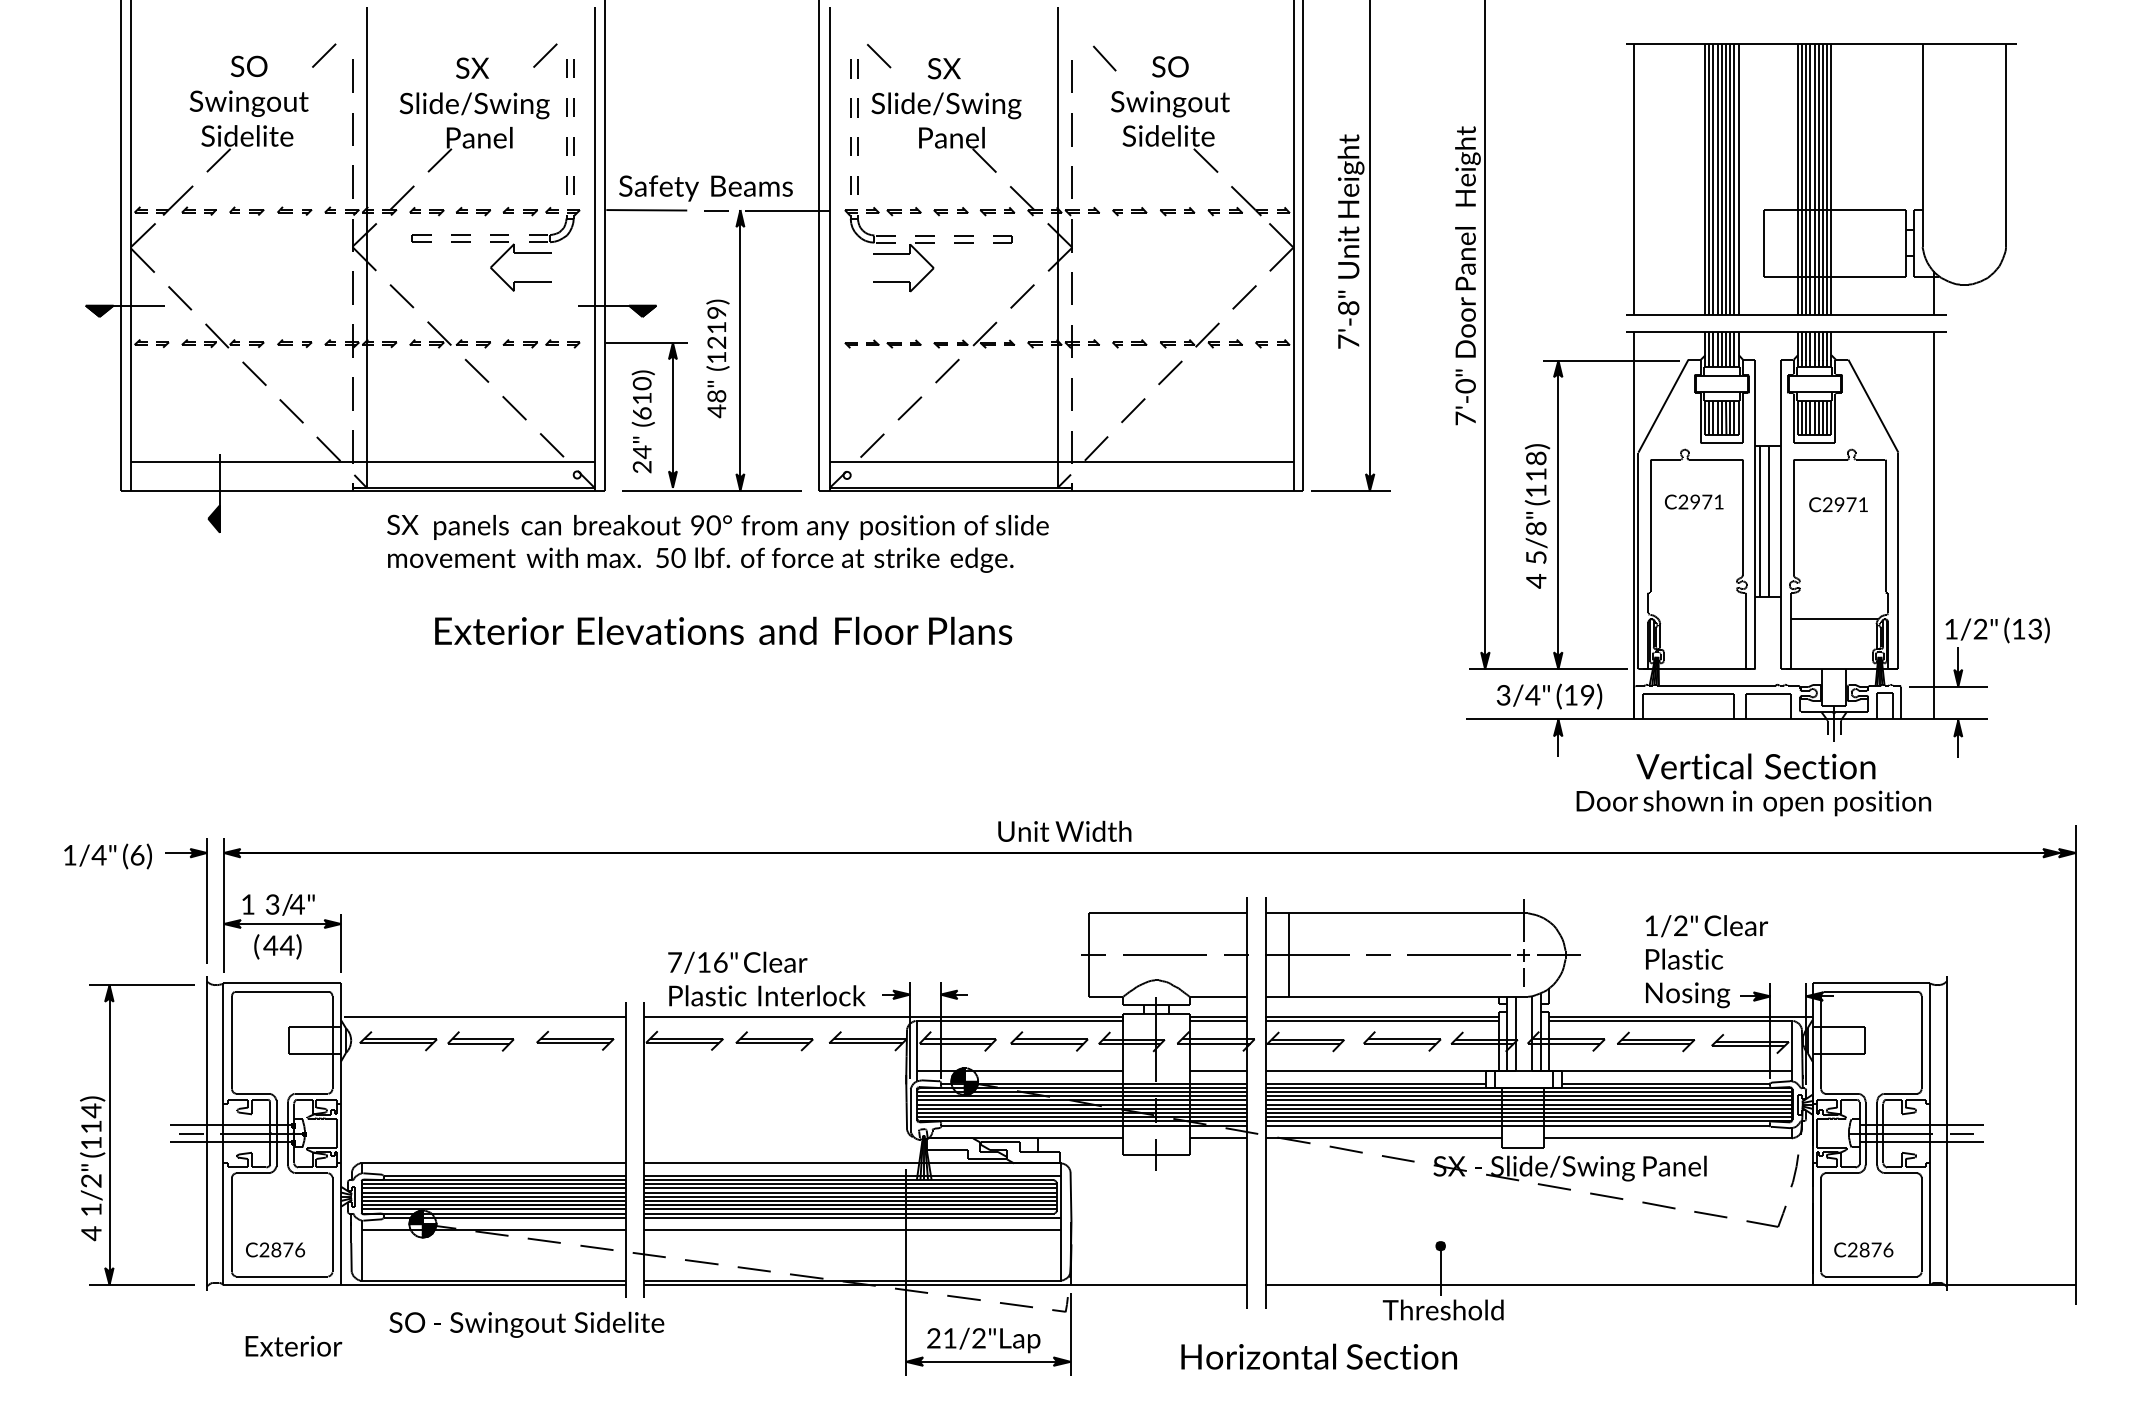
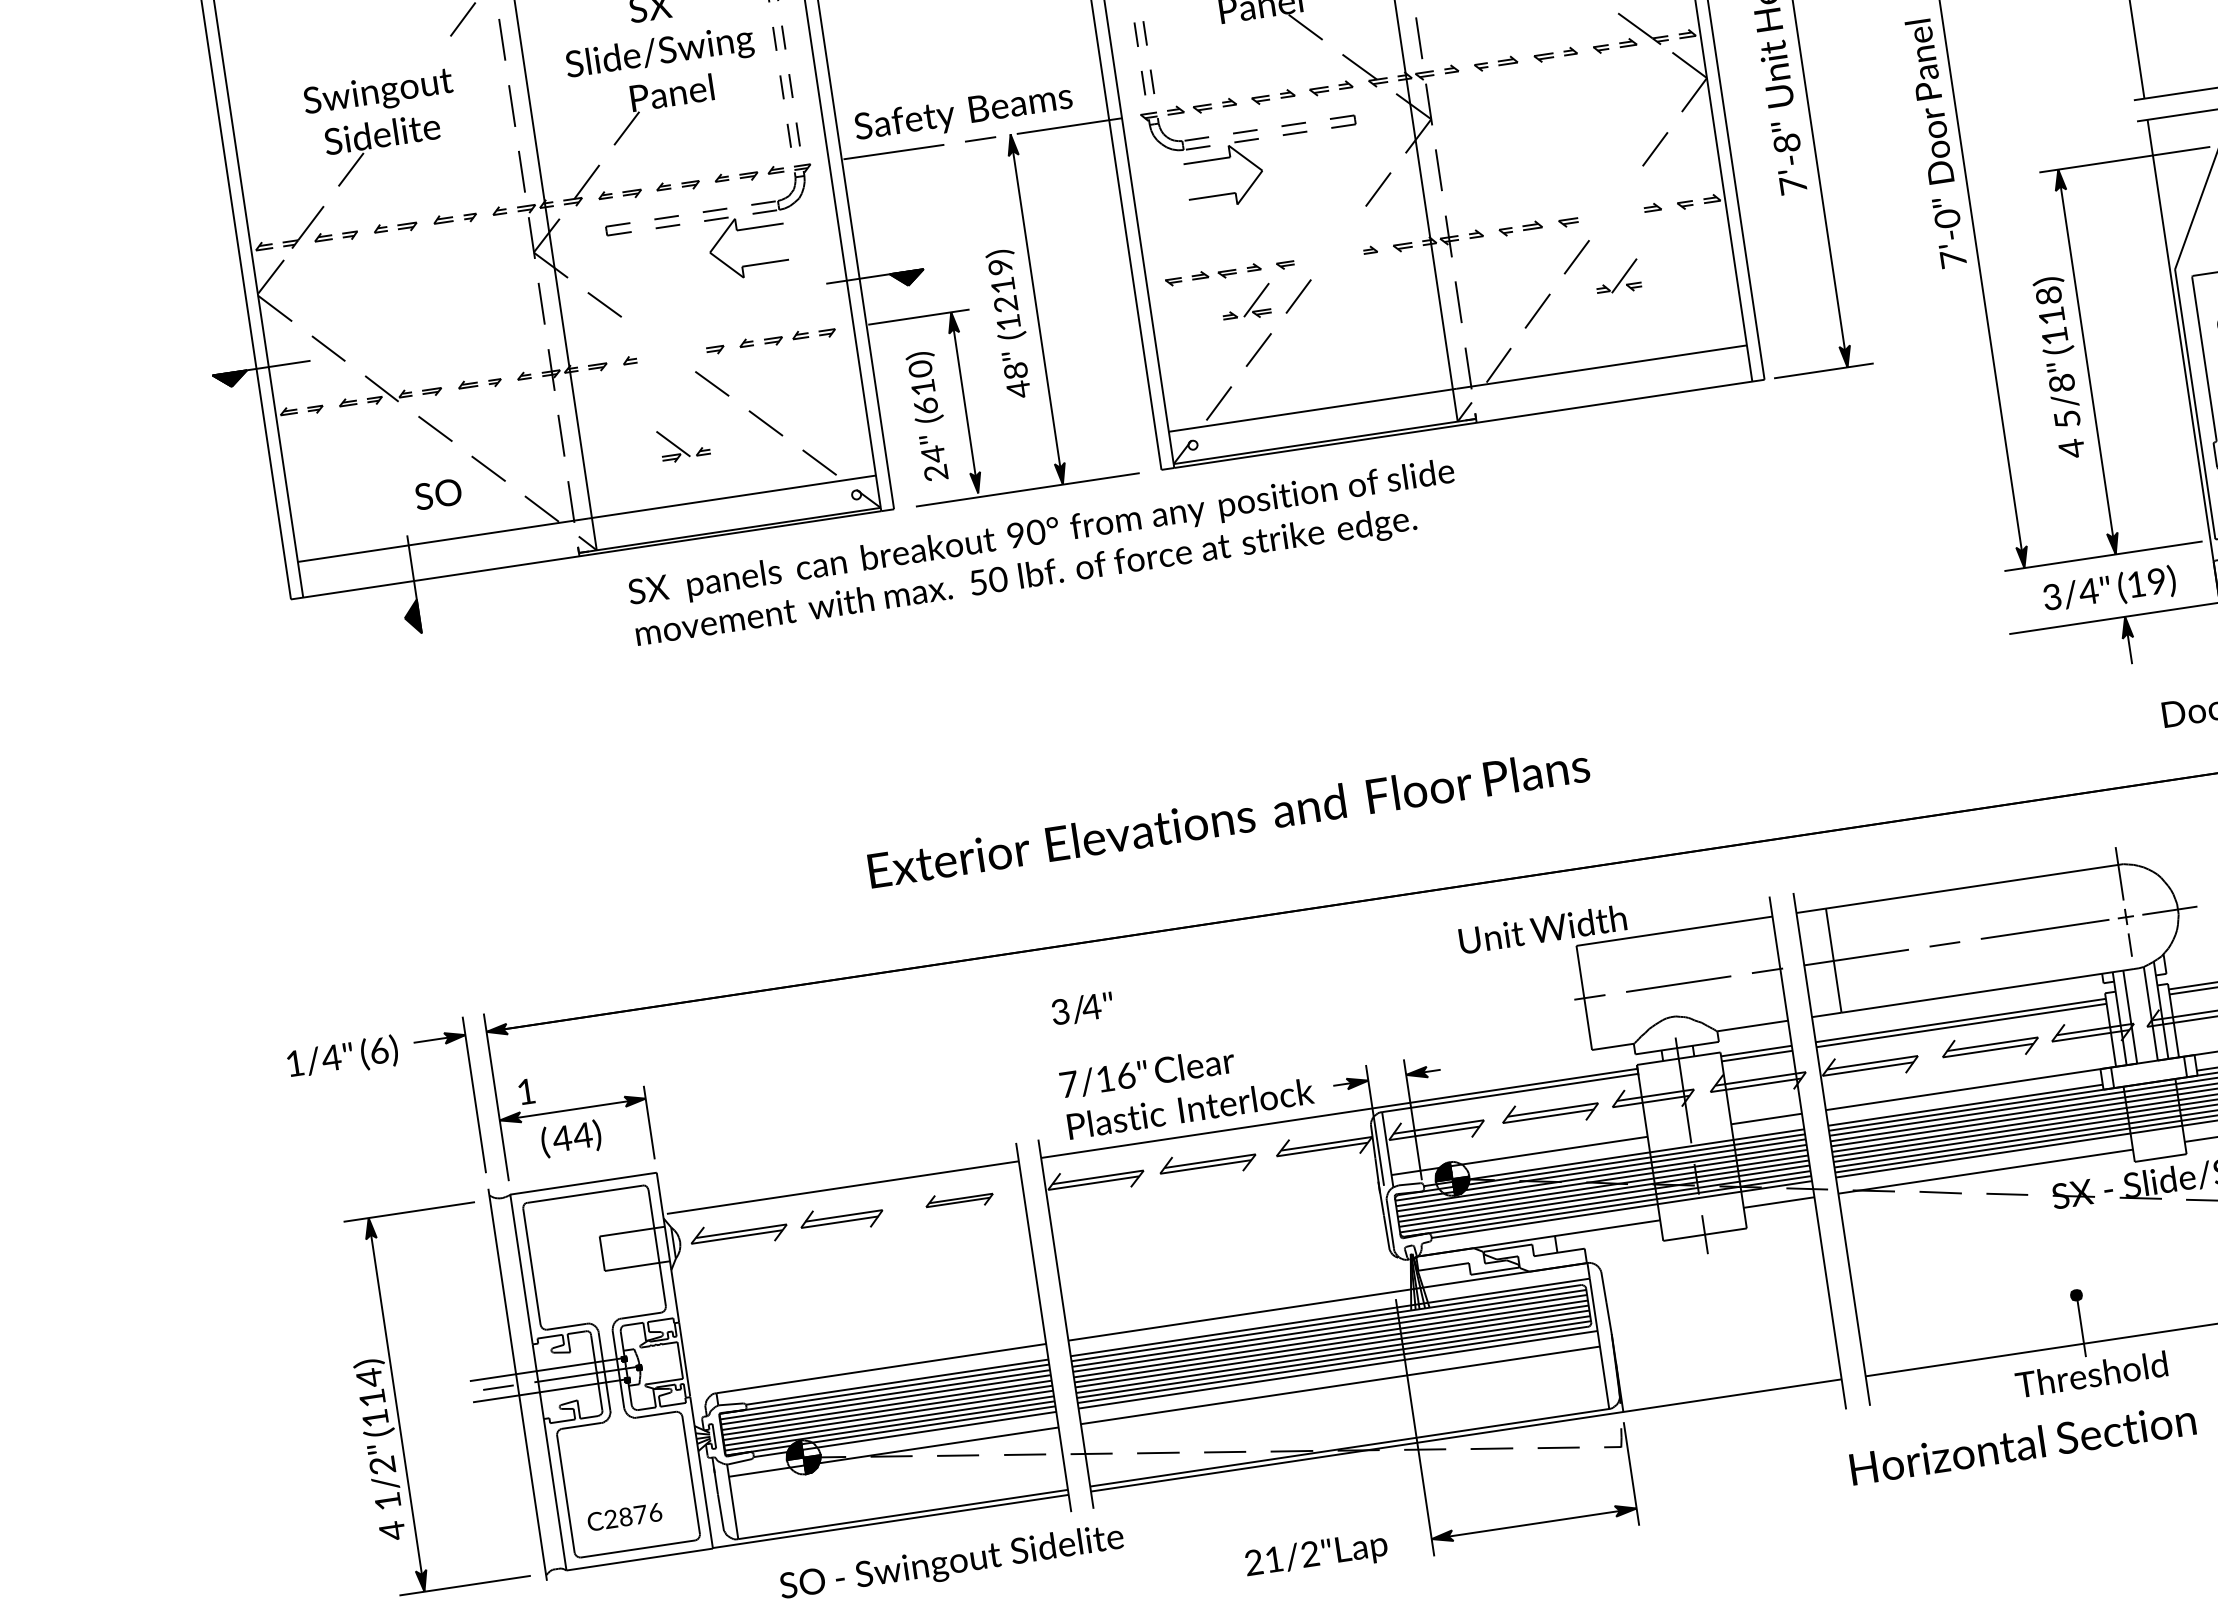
text: (249, 66) -> (438, 494), moved
part: (447, 334) -> (683, 443), moved
part: (977, 334) -> (1247, 302), moved
part: (1201, 335) -> (1616, 277), moved
text: (723, 630) -> (1228, 817), moved
text: (1064, 830) -> (1542, 928), moved
text: (290, 904) -> (1082, 1008), moved
part: (575, 1040) -> (959, 1200), size x0.7
text: (983, 1340) -> (1316, 1555), moved
text: (1318, 1356) -> (2021, 1444), moved

